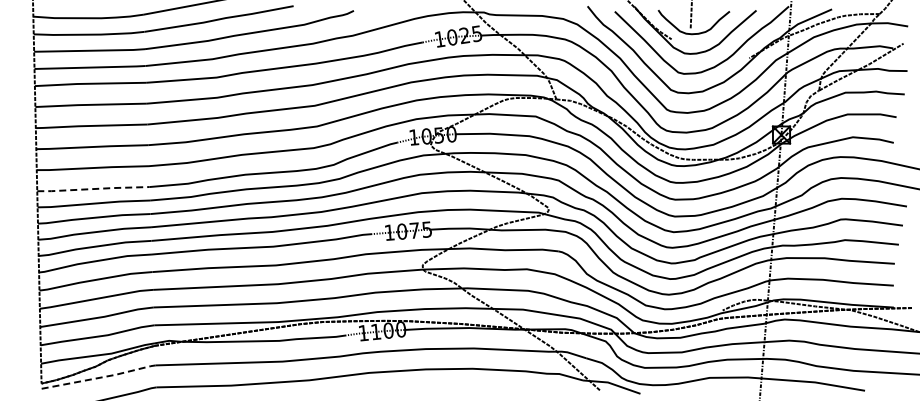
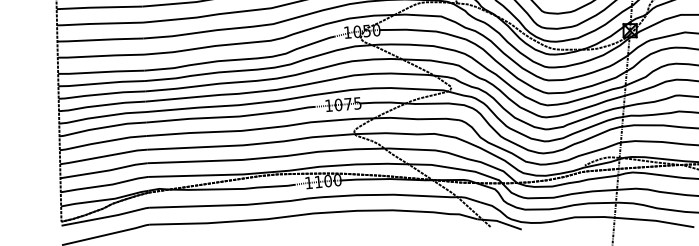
line: (93, 189) -> (101, 72), dashed -> solid
line: (99, 377) -> (105, 217), dashed -> solid

